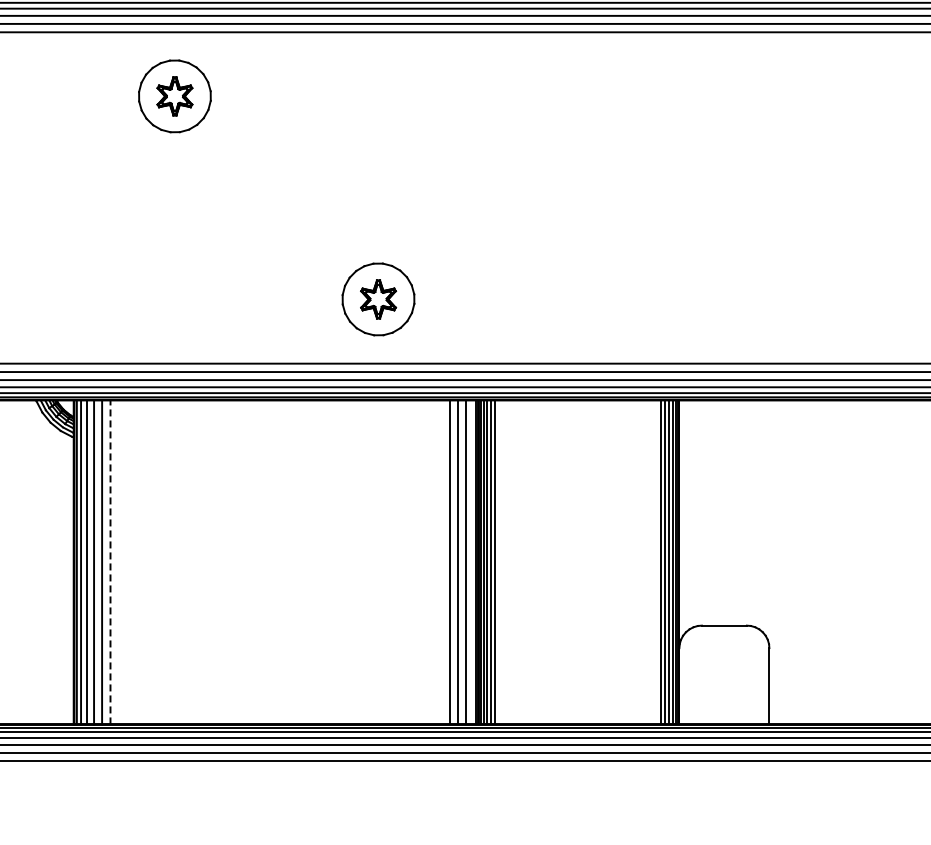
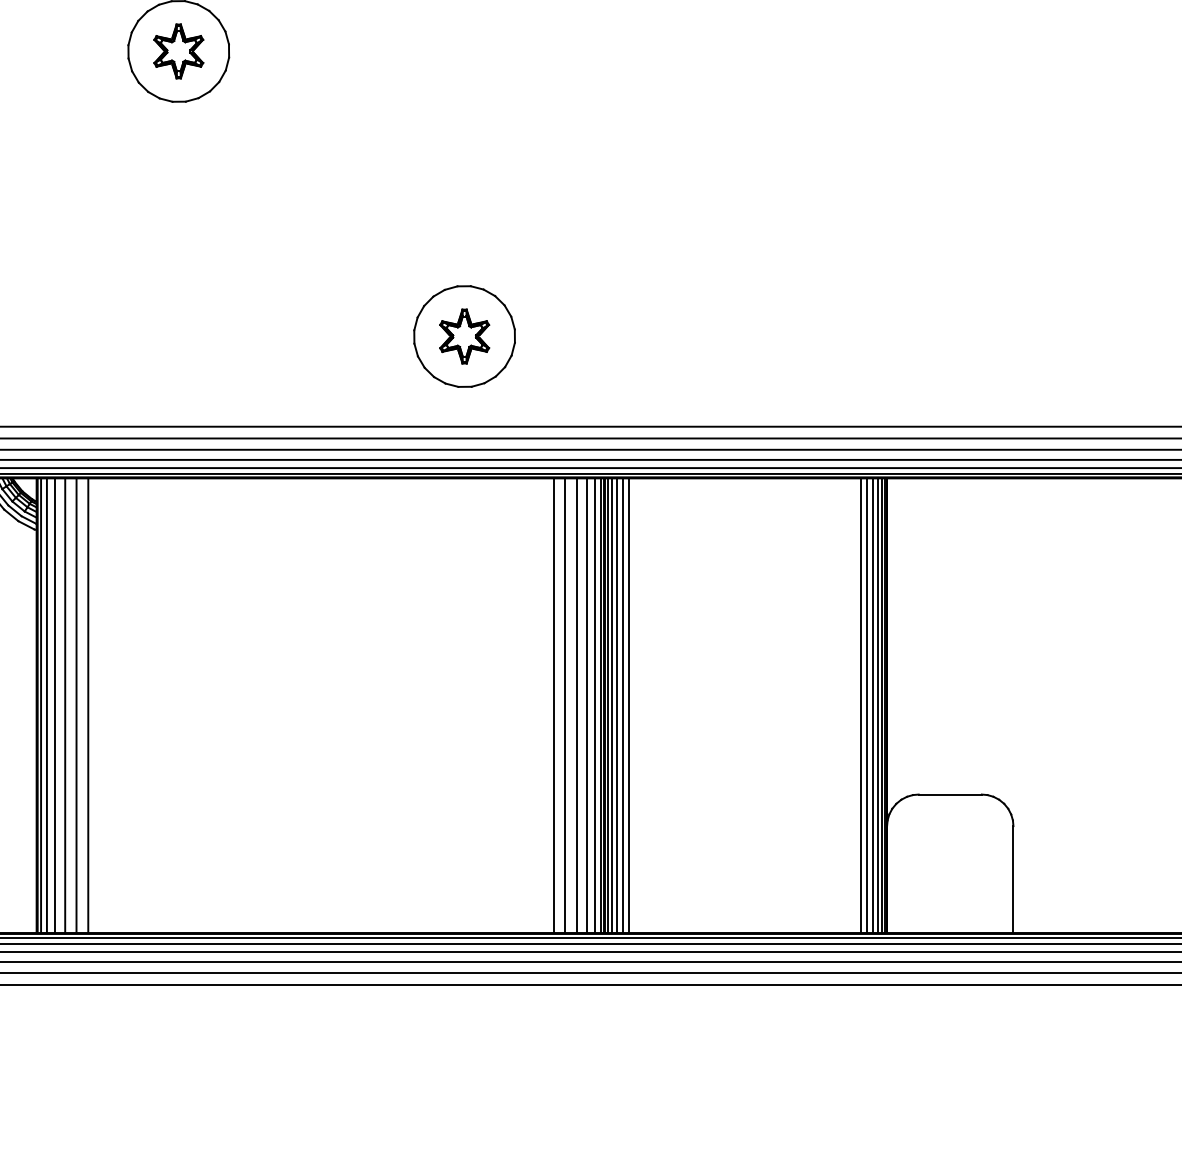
line: (110, 562) -> (88, 705), dashed -> solid
line: (441, 562) -> (553, 705), added
line: (471, 562) -> (595, 705), added

